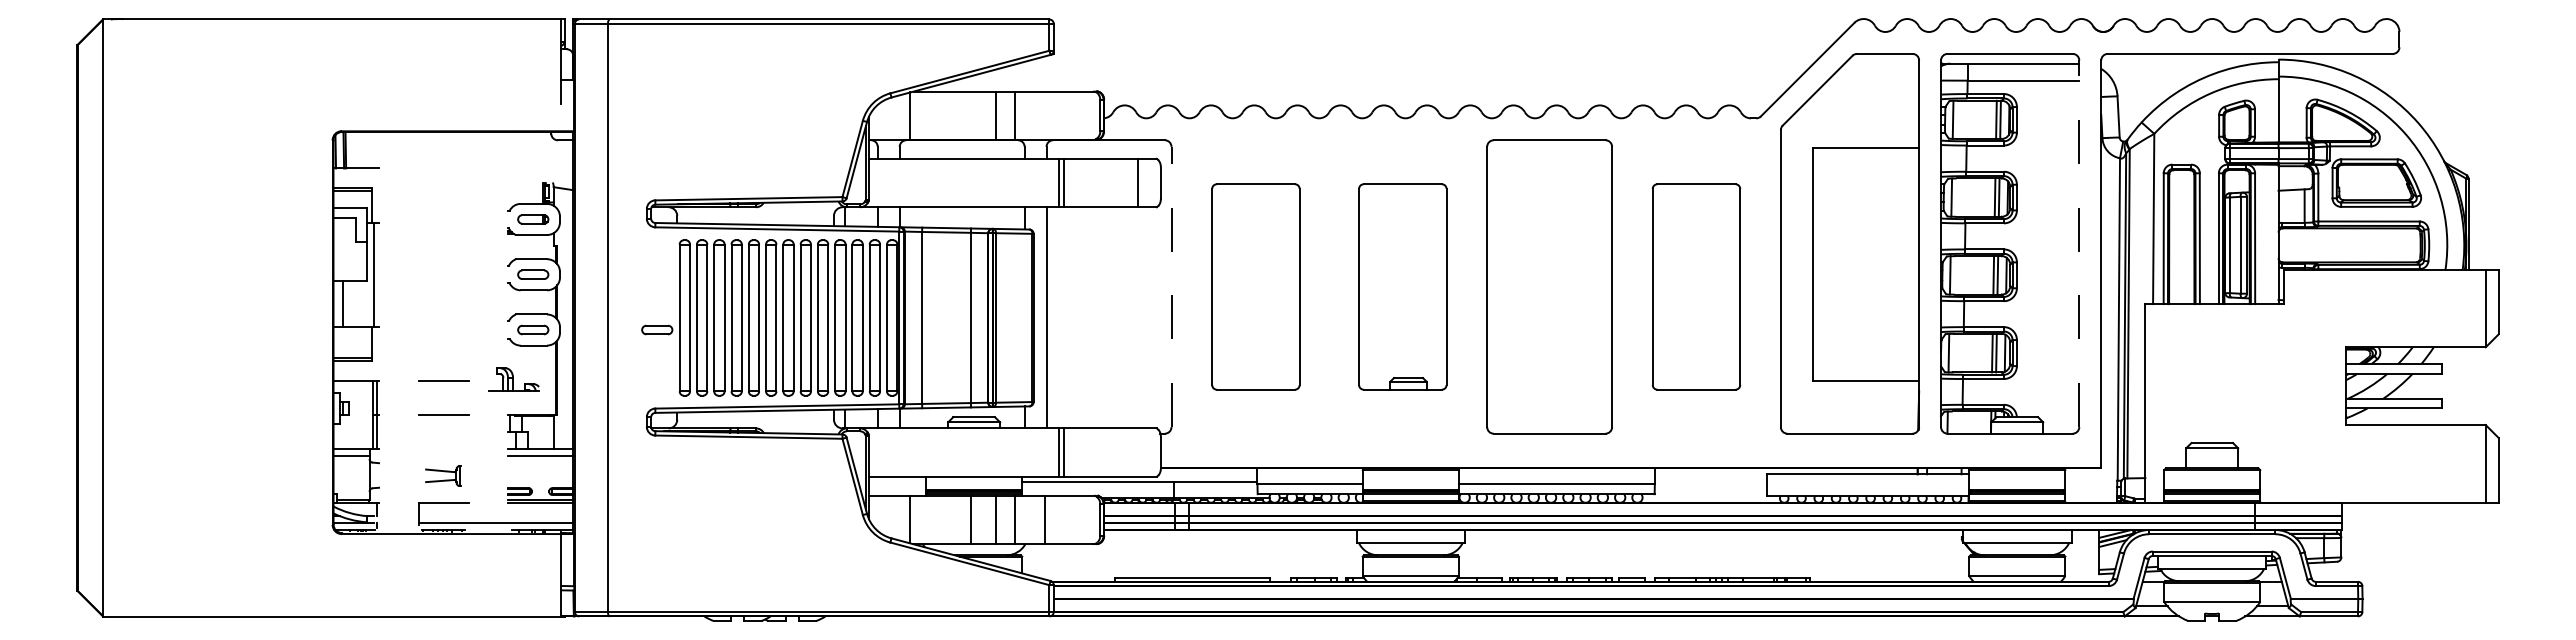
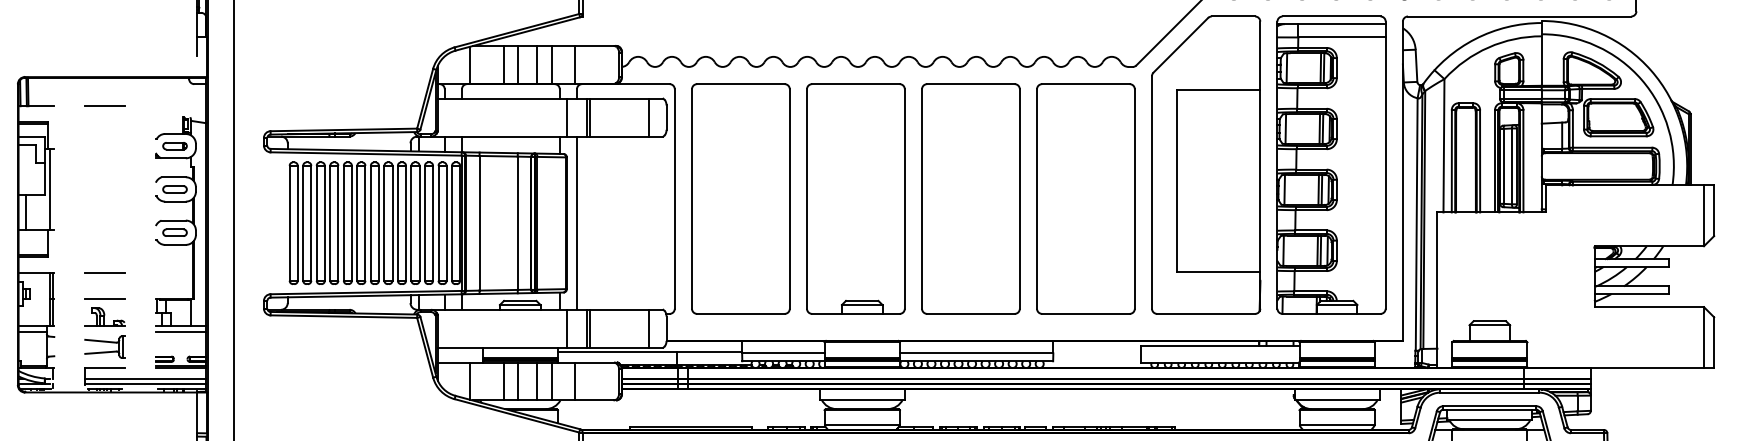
line: (953, 115) -> (504, 64), added
line: (970, 115) -> (517, 64), added
line: (1044, 115) -> (575, 64), added
line: (443, 168) -> (104, 106), added
line: (1033, 182) -> (566, 117), added
line: (2079, 243) -> (1385, 164), dashed -> solid
line: (1171, 286) -> (674, 198), dashed -> solid
part: (1255, 286) -> (740, 198), size x1.43
part: (1402, 286) -> (855, 198), size x1.43
part: (1696, 286) -> (1085, 198), size x1.43
part: (657, 329) -> (272, 232), removed
part: (513, 379) -> (104, 316), moved
line: (1033, 452) -> (566, 328), added
line: (1138, 452) -> (648, 328), added
part: (443, 475) -> (104, 346), size x1.43
line: (495, 516) -> (145, 378), added
line: (953, 519) -> (504, 381), added

